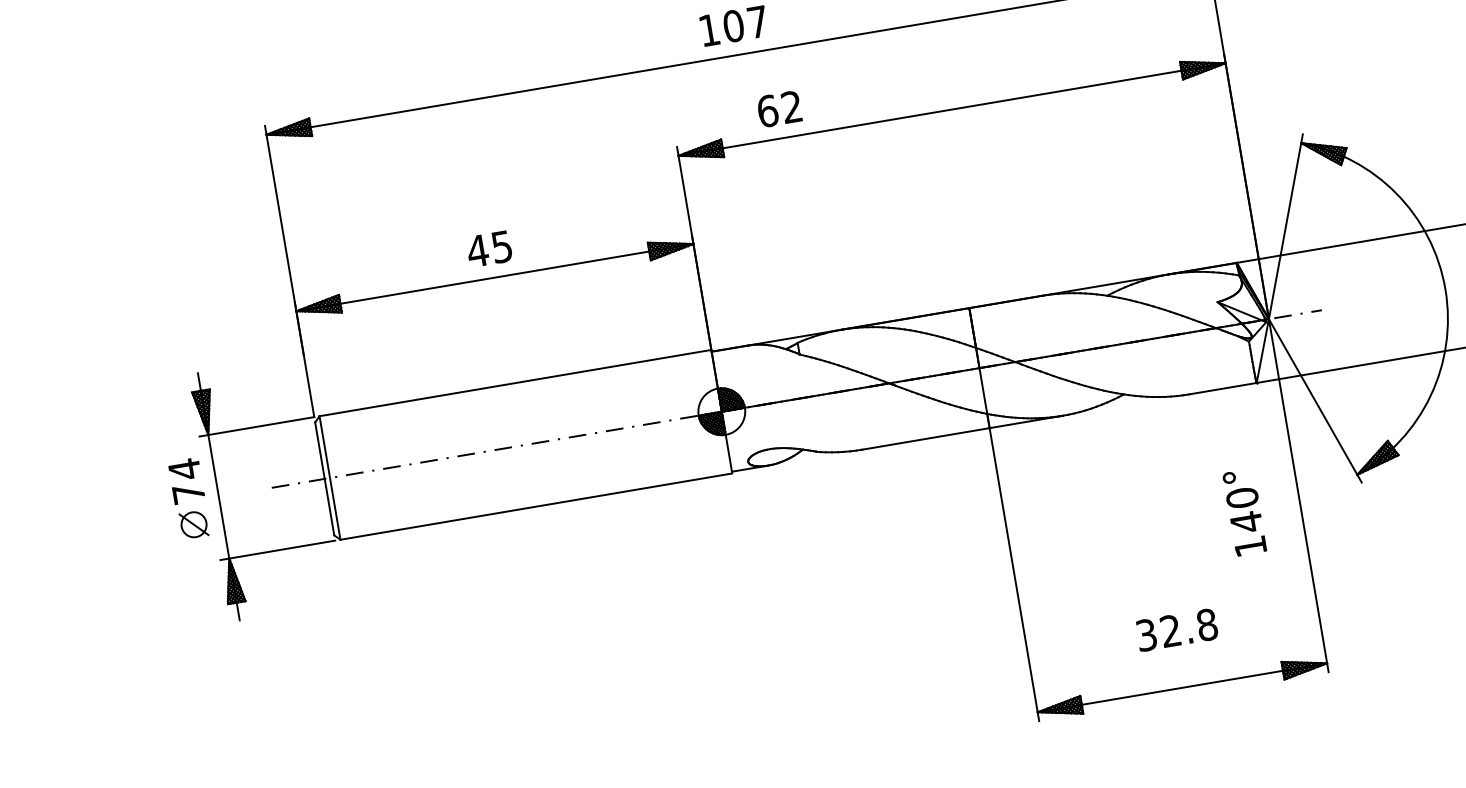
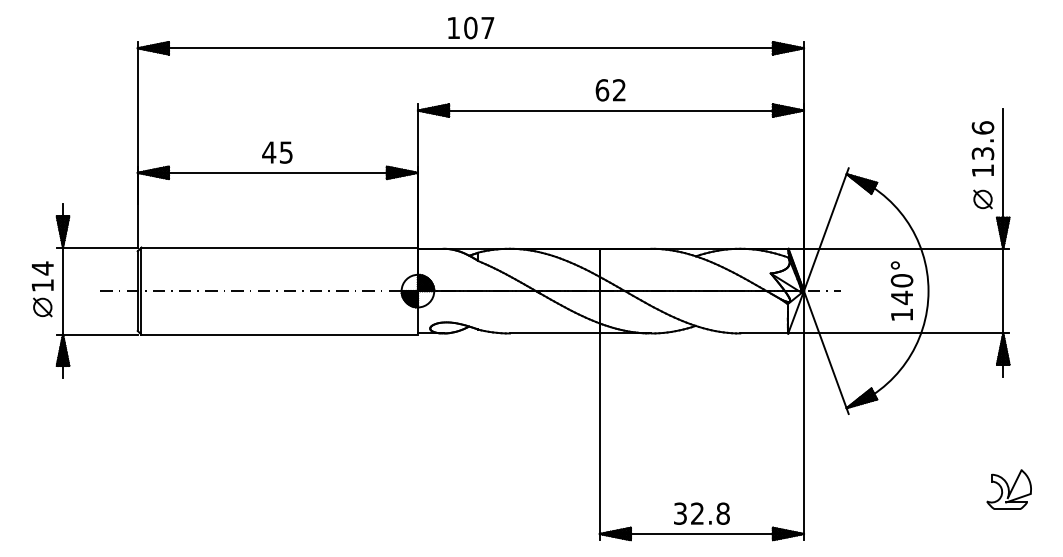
text: (779, 109) -> (610, 90), moved
text: (188, 493) -> (42, 285), 74 -> 14
text: (1243, 511) -> (901, 290), moved
text: (1176, 629) -> (701, 513), moved

